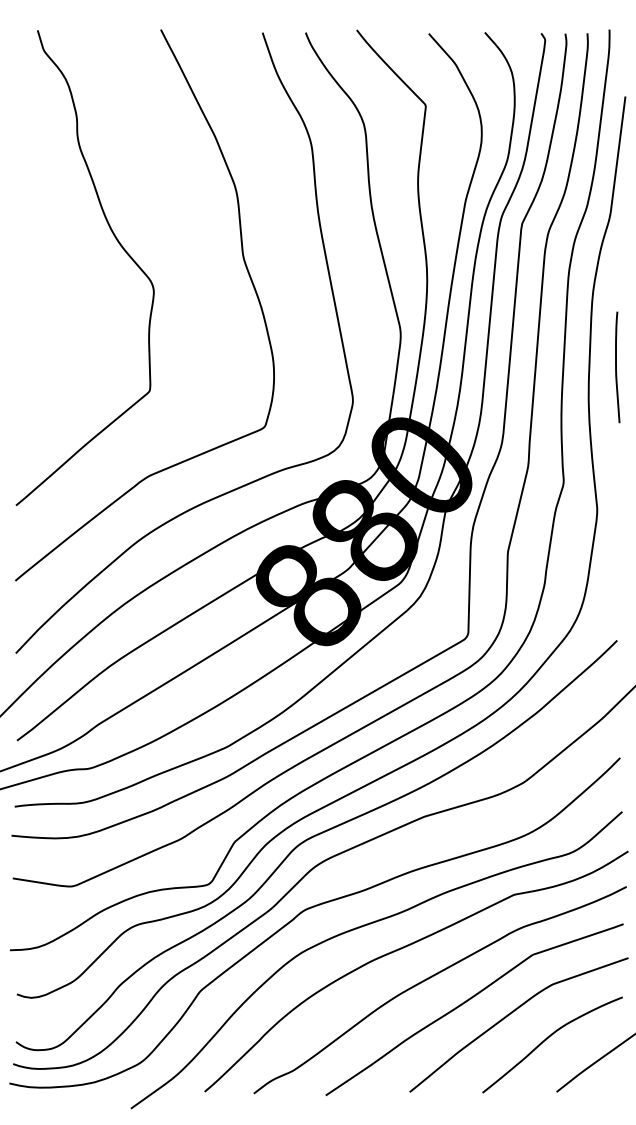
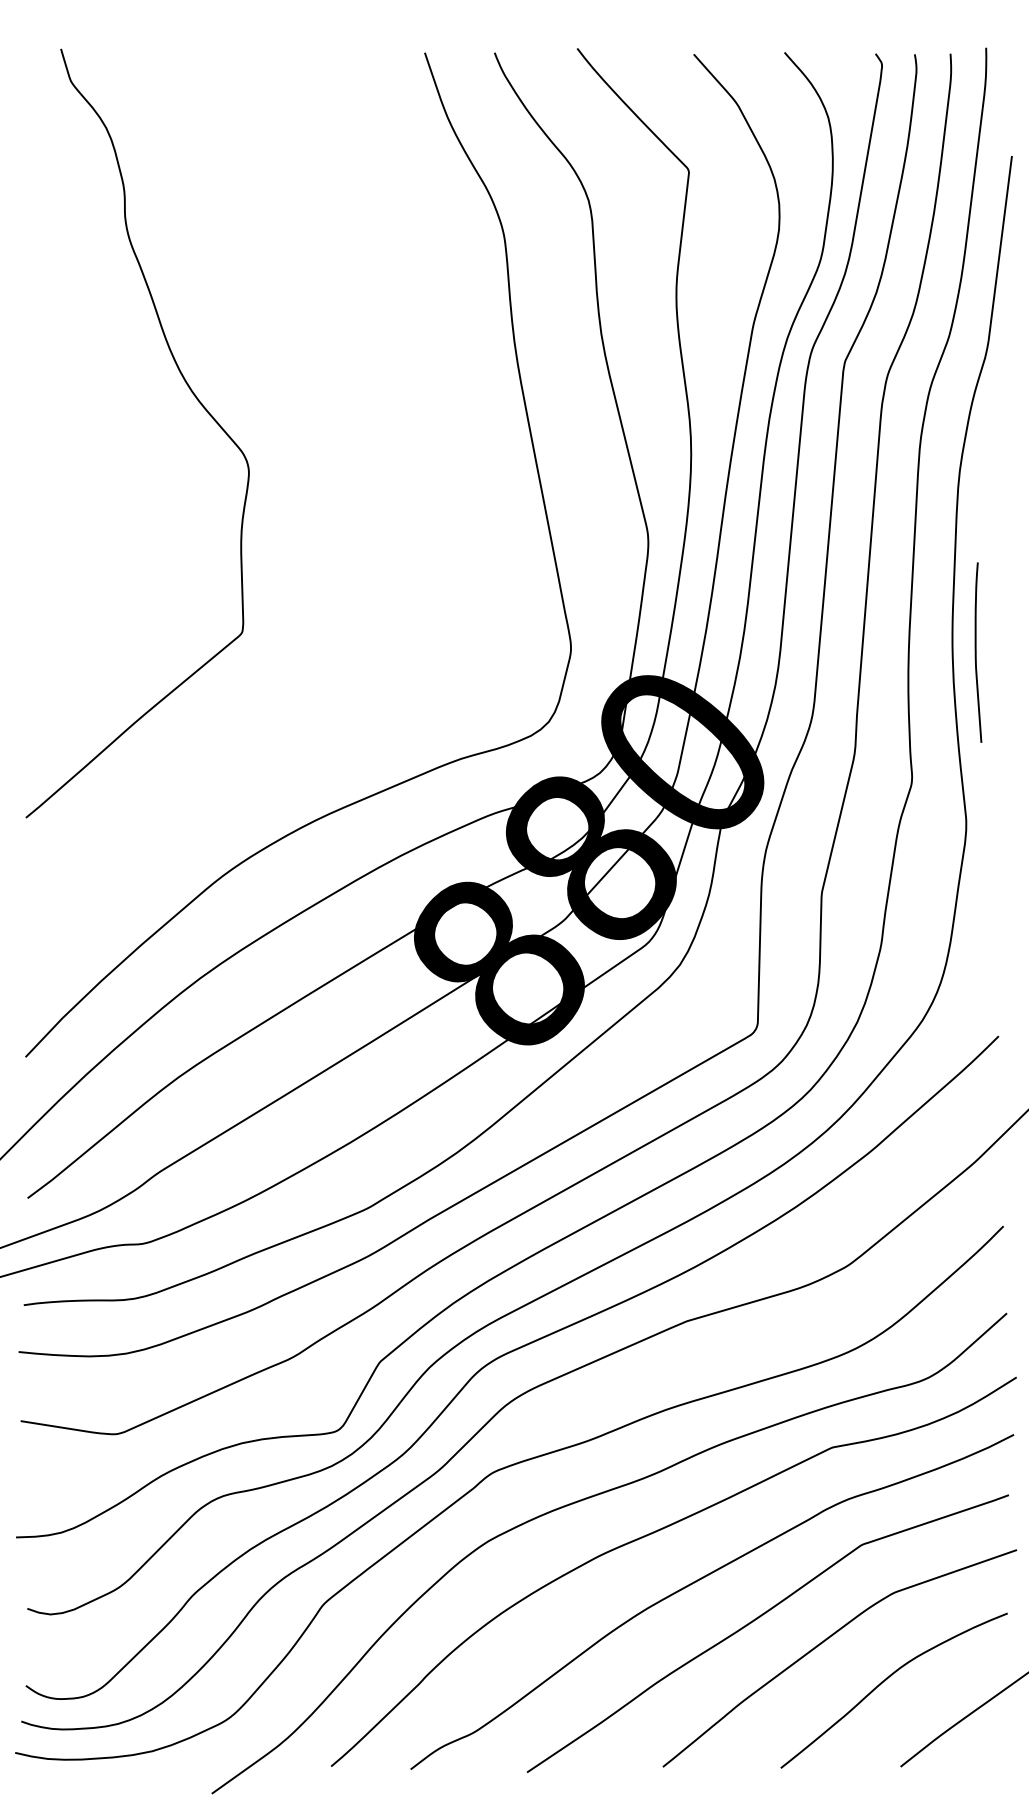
curve: (246, 270) -> (398, 437), removed
curve: (616, 367) -> (976, 652), moved

